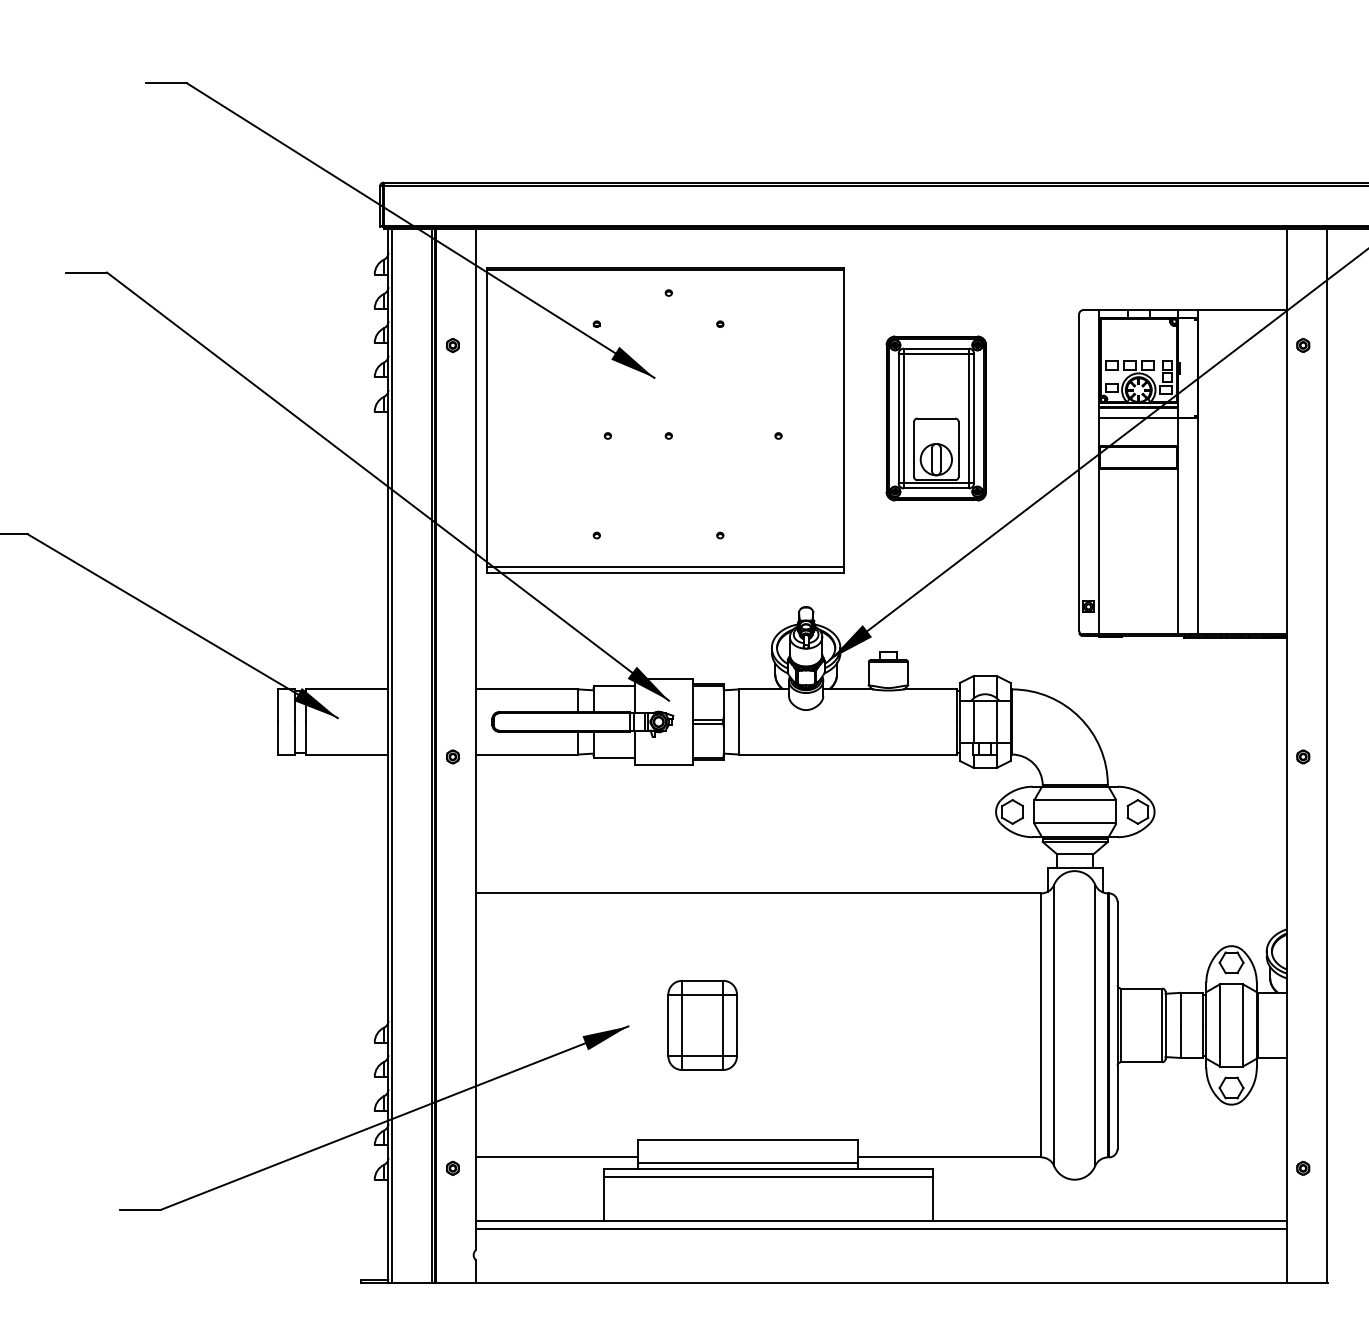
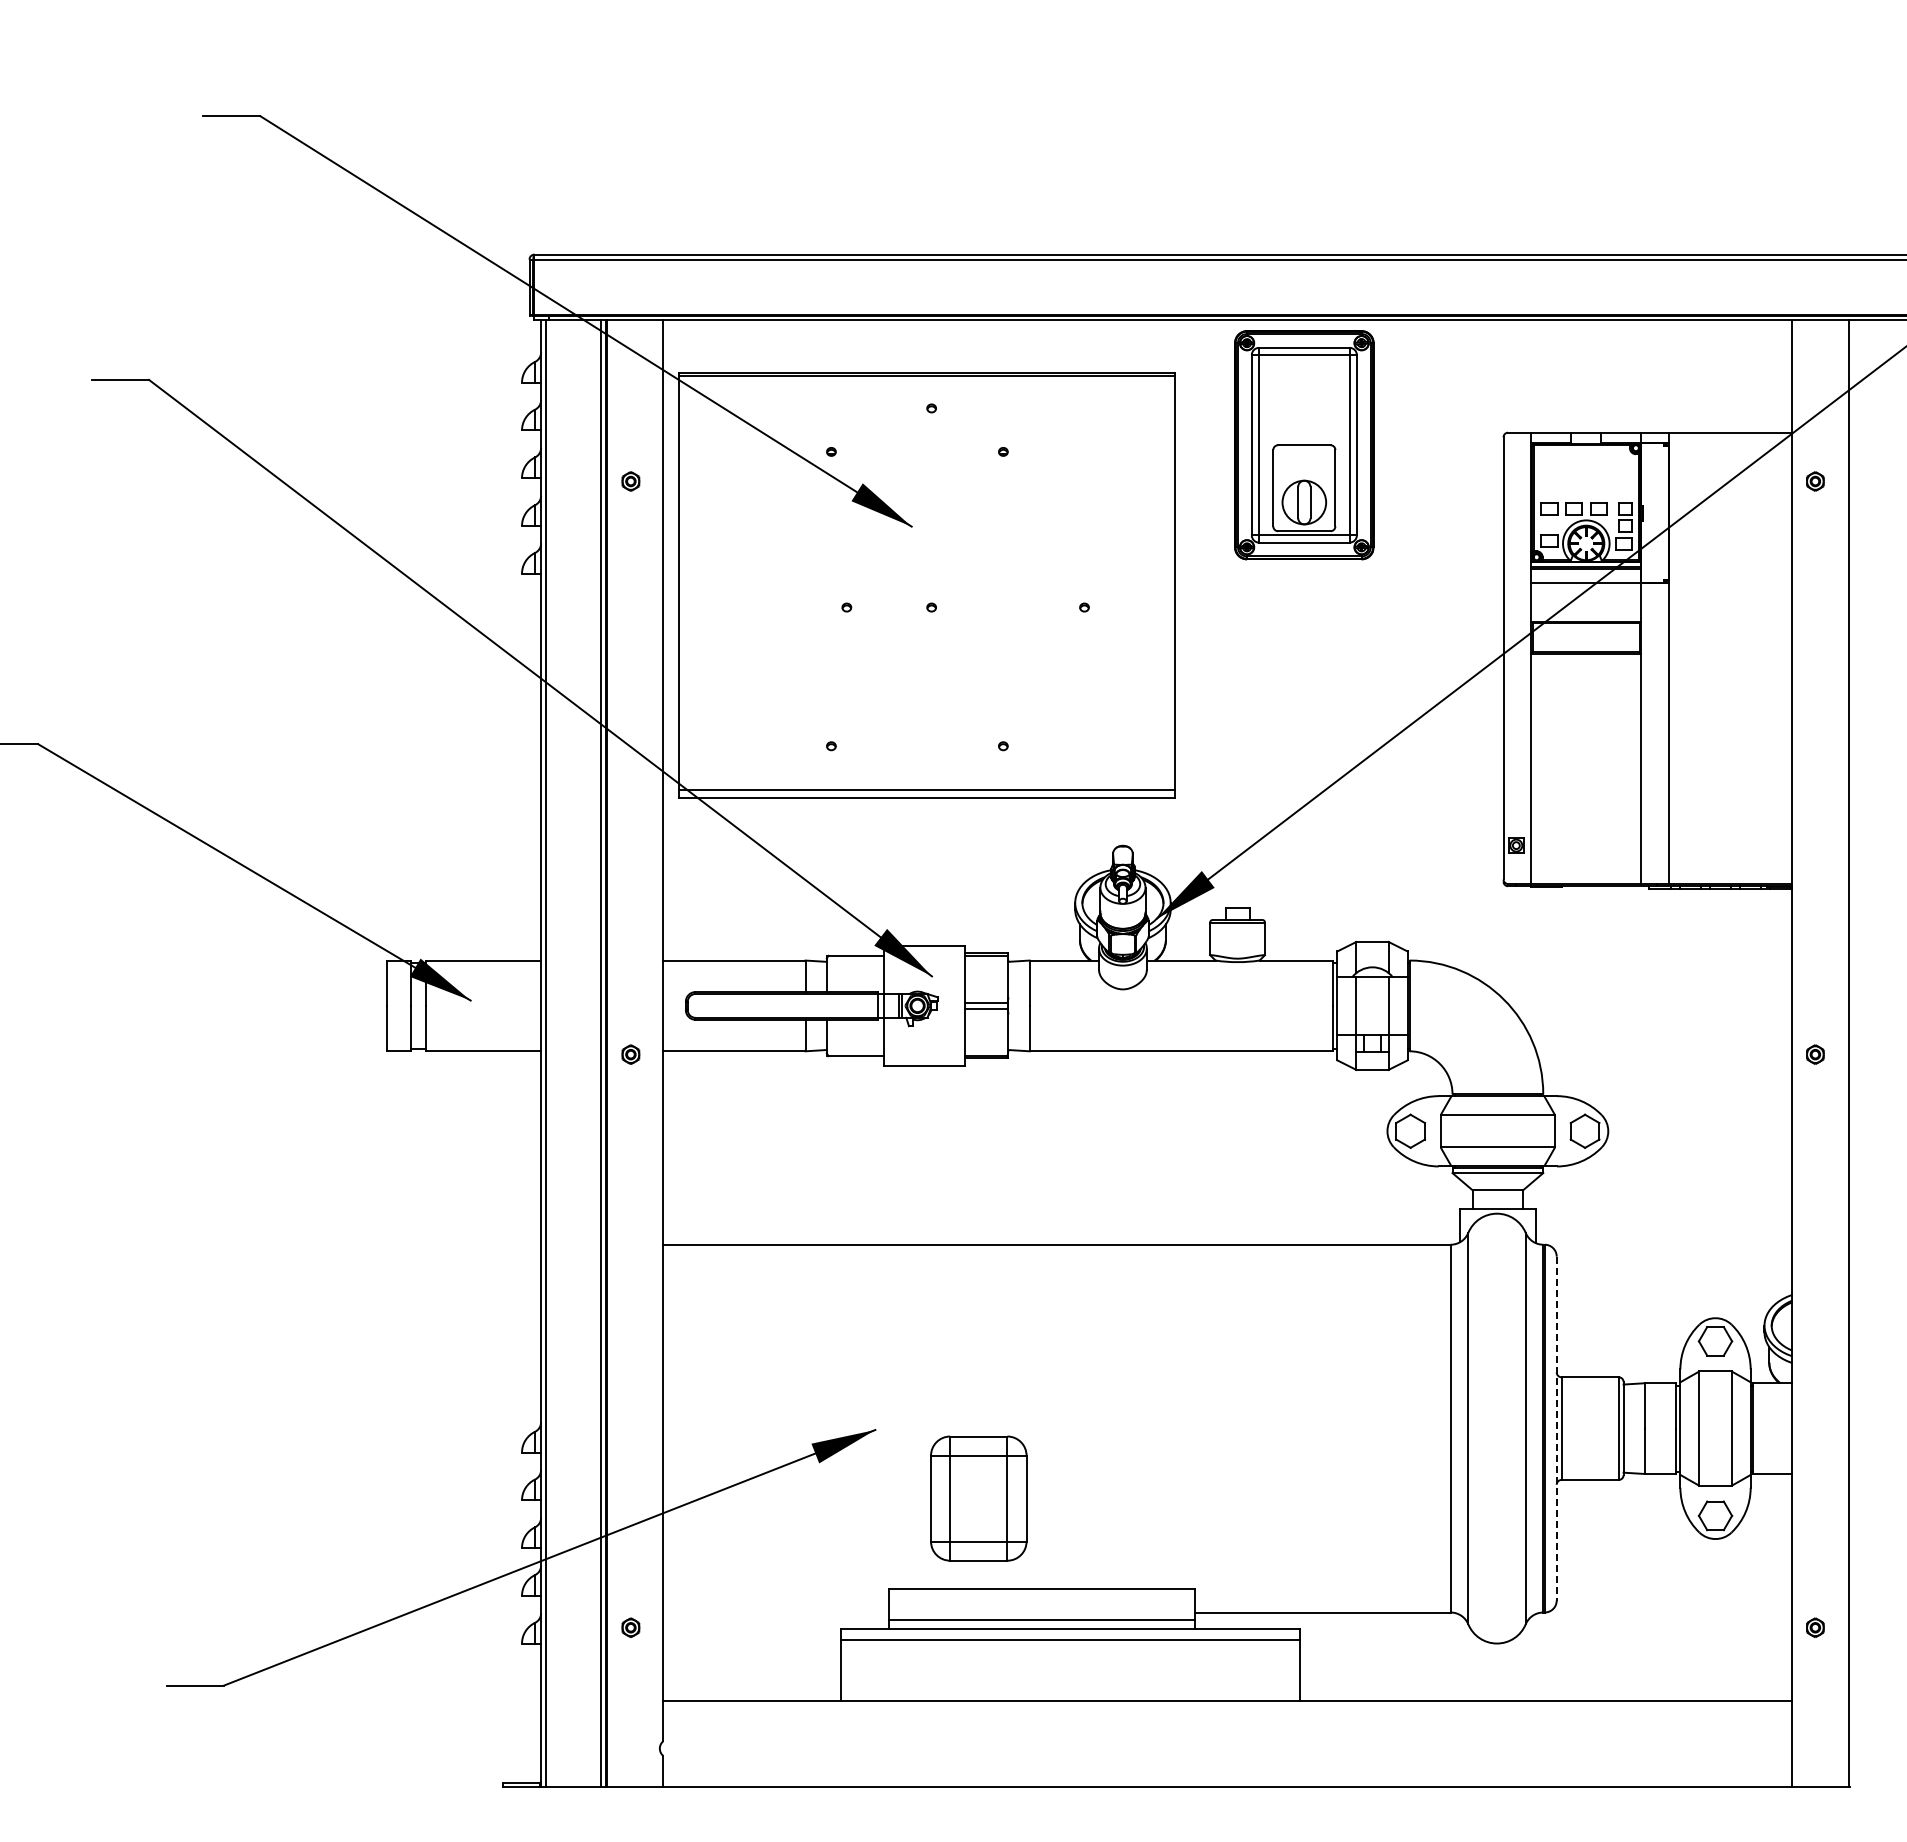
part: (936, 418) -> (1304, 445), moved
part: (702, 1025) -> (978, 1498), moved
line: (1117, 1025) -> (1556, 1428), solid -> dashed
line: (556, 1157) -> (775, 1612), removed
line: (881, 1228) -> (1227, 1711), removed

